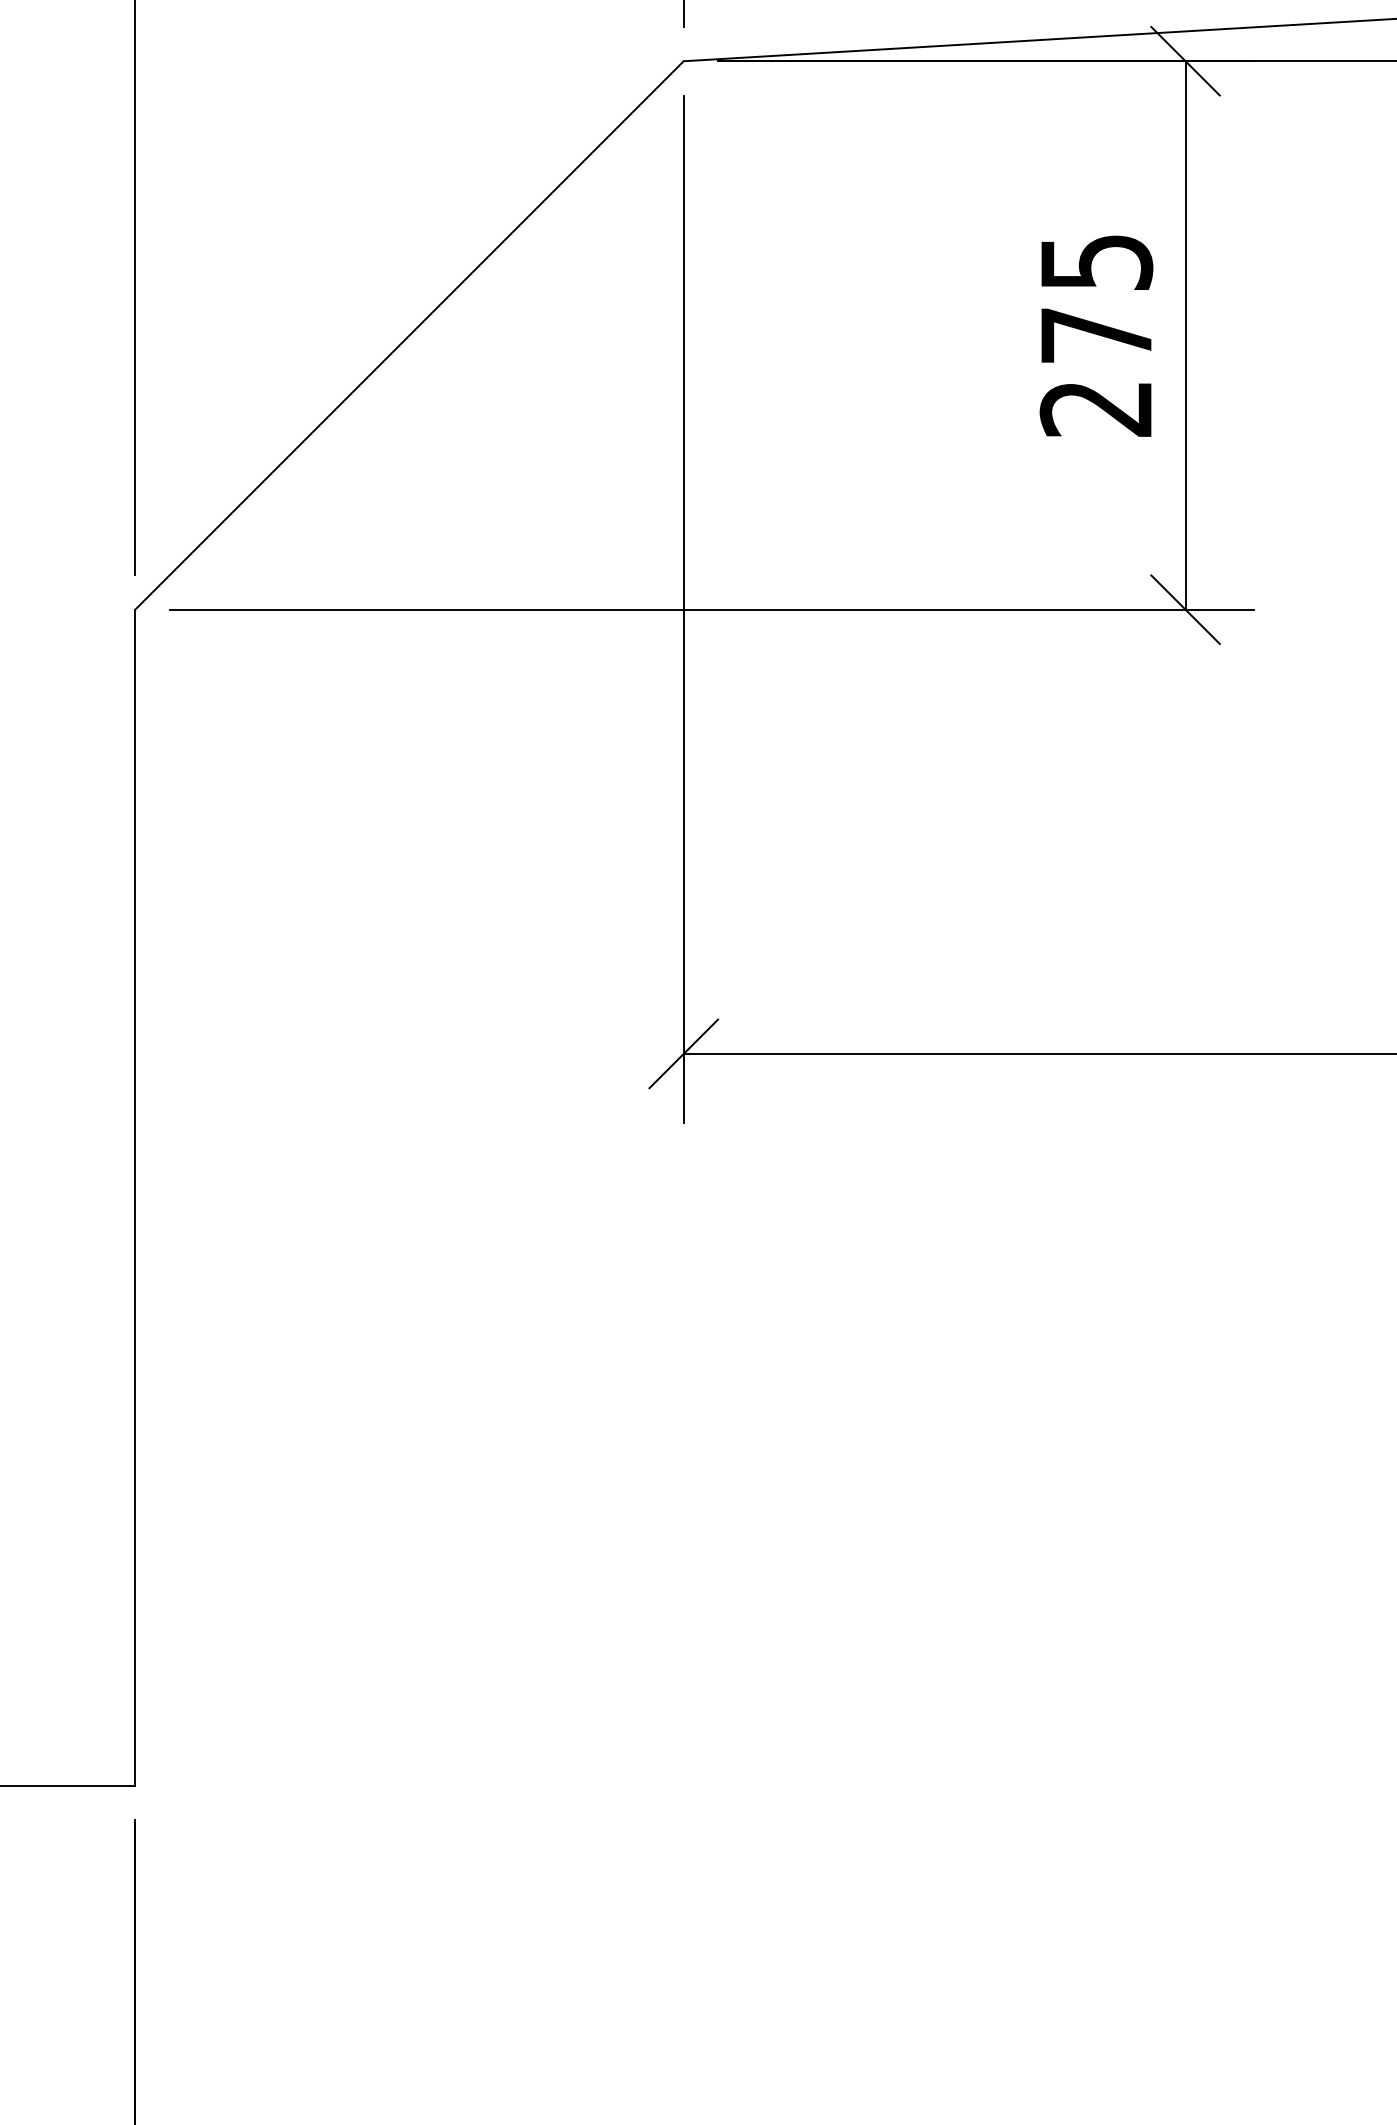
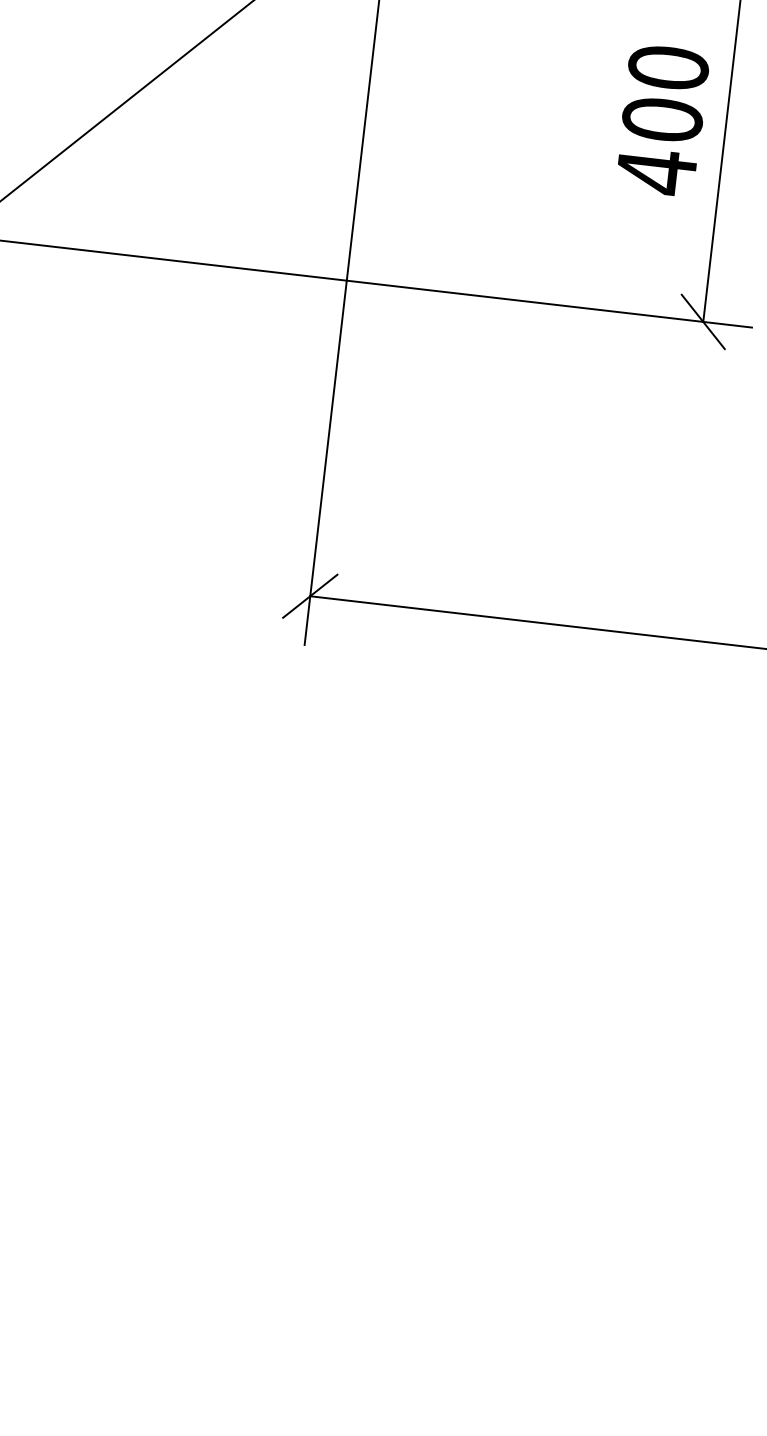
text: (1096, 336) -> (662, 120), 275 -> 400

